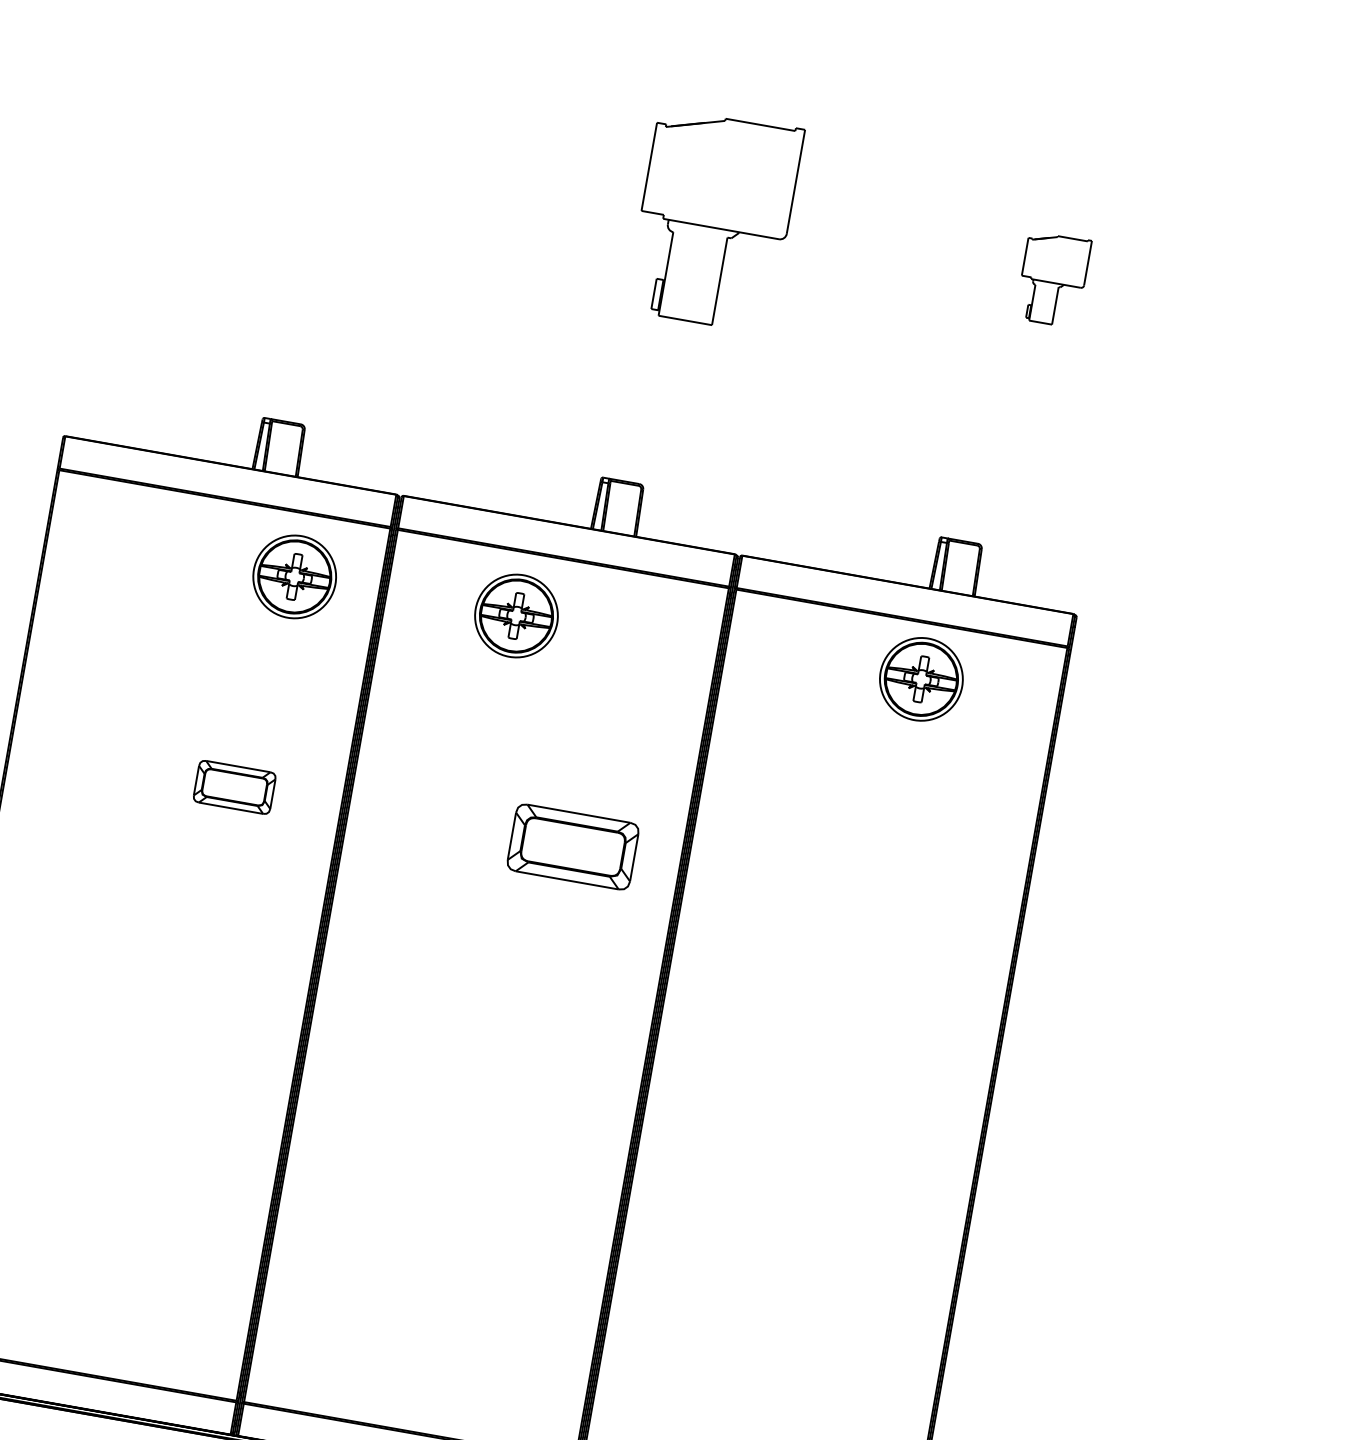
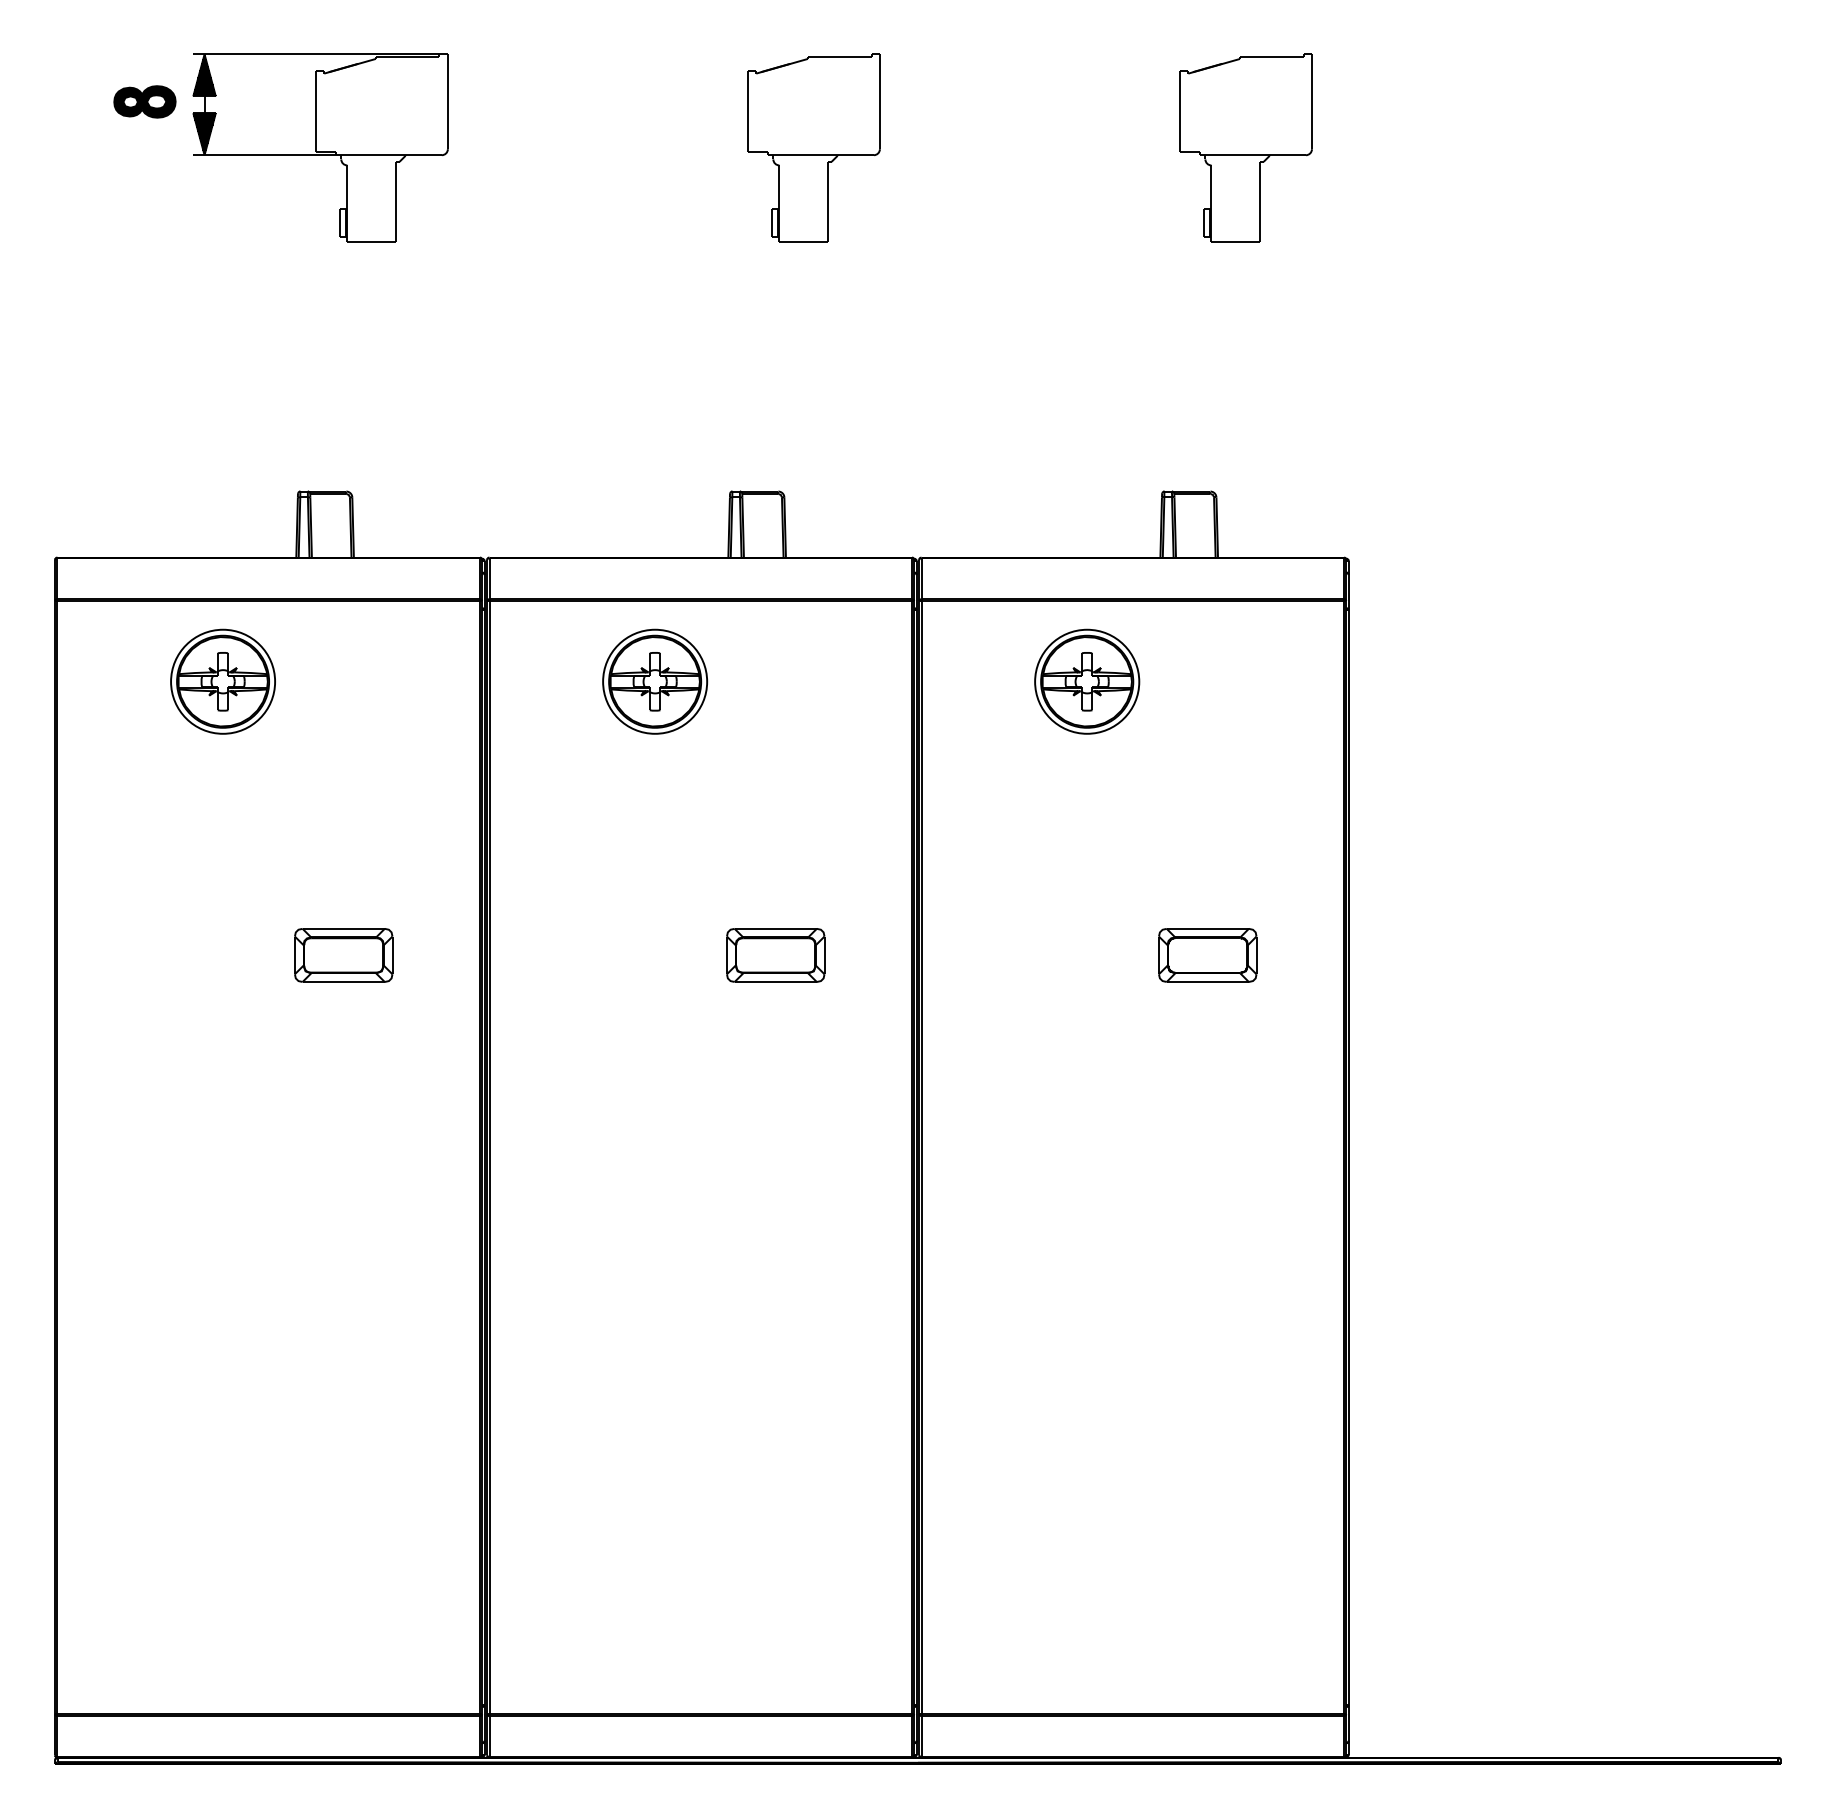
part: (196, 90) -> (144, 101), added
part: (328, 151) -> (320, 147), added
part: (714, 219) -> (813, 147), size x0.71
part: (1052, 278) -> (1245, 147), size x1.67
part: (294, 576) -> (222, 681), moved
part: (921, 679) -> (1087, 681), moved
part: (572, 847) -> (775, 955), size x0.62
part: (911, 906) -> (1207, 955), added

